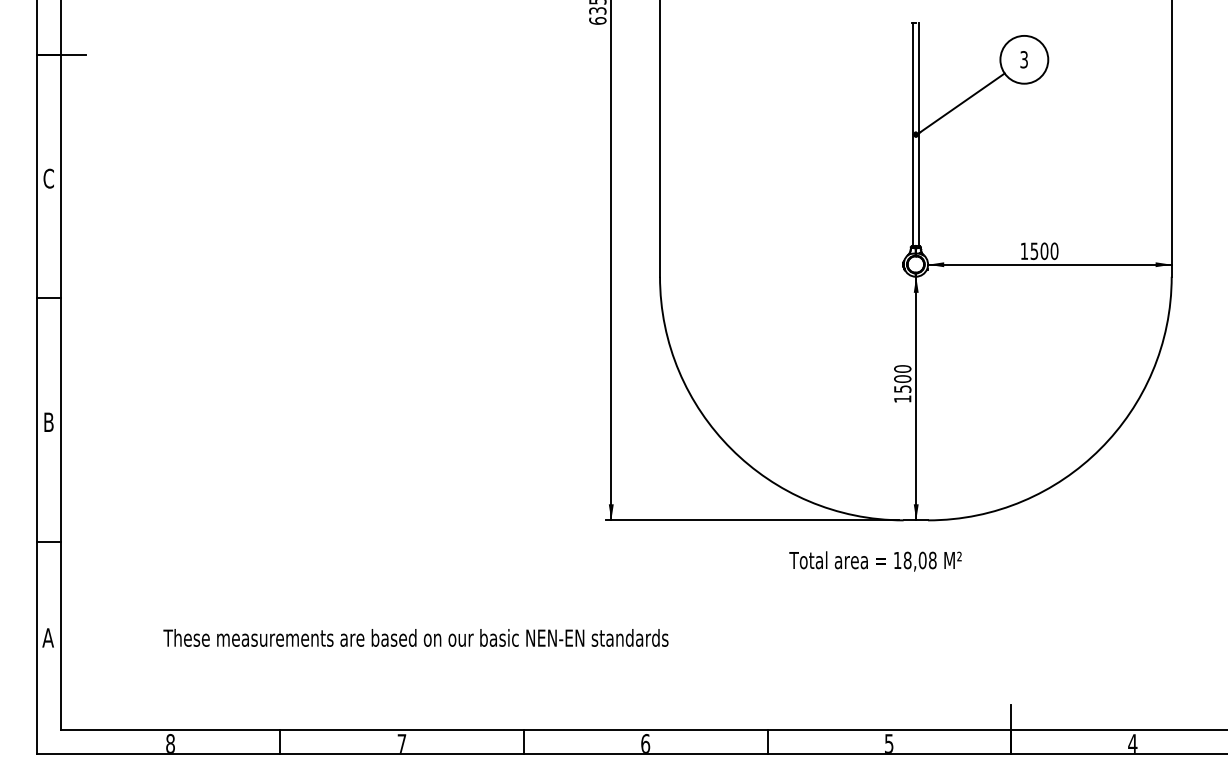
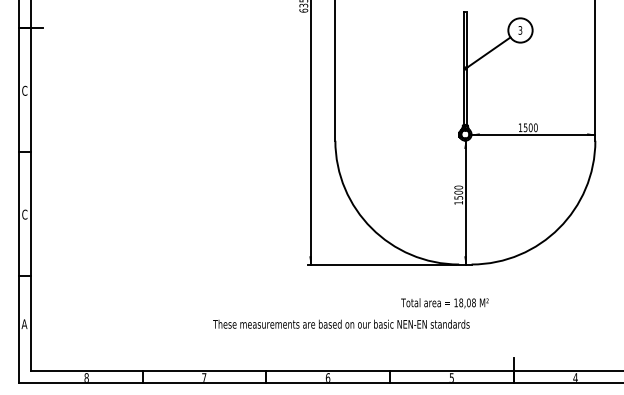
text: (48, 421) -> (24, 214), B -> C
text: (874, 561) -> (444, 303), moved
text: (416, 636) -> (341, 323), moved

